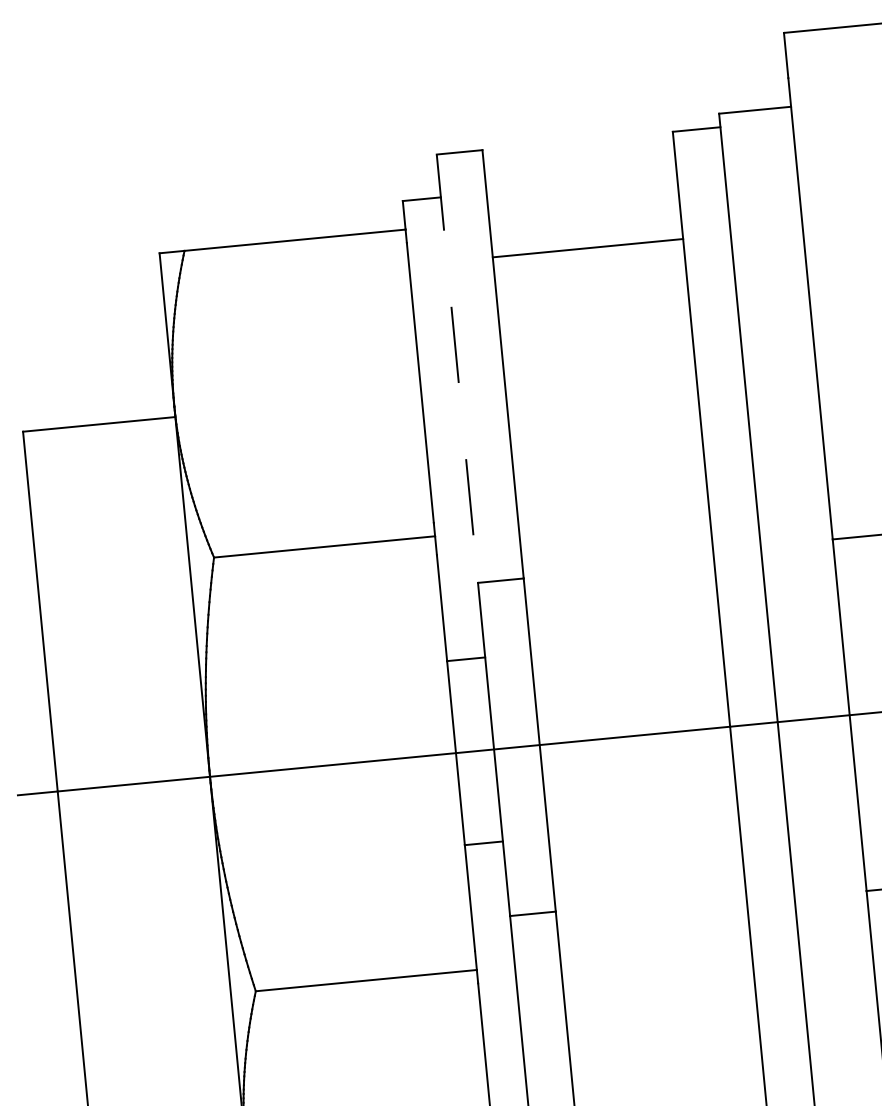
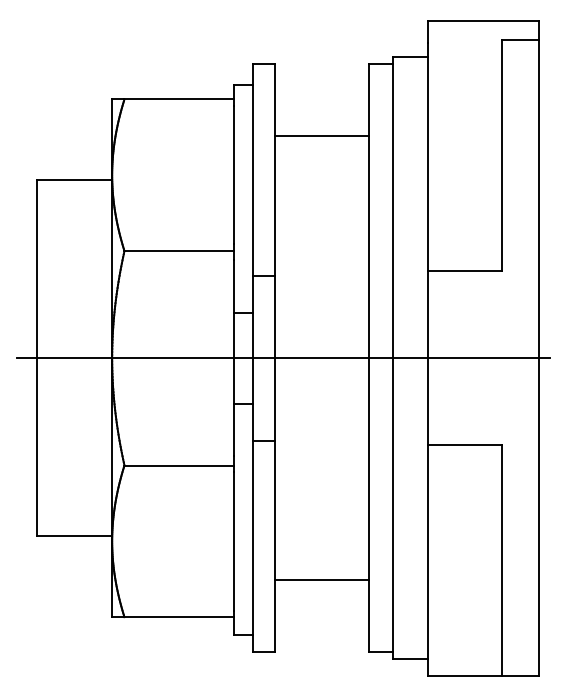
line: (588, 248) -> (322, 136), moved
line: (457, 369) -> (252, 170), dashed -> solid

